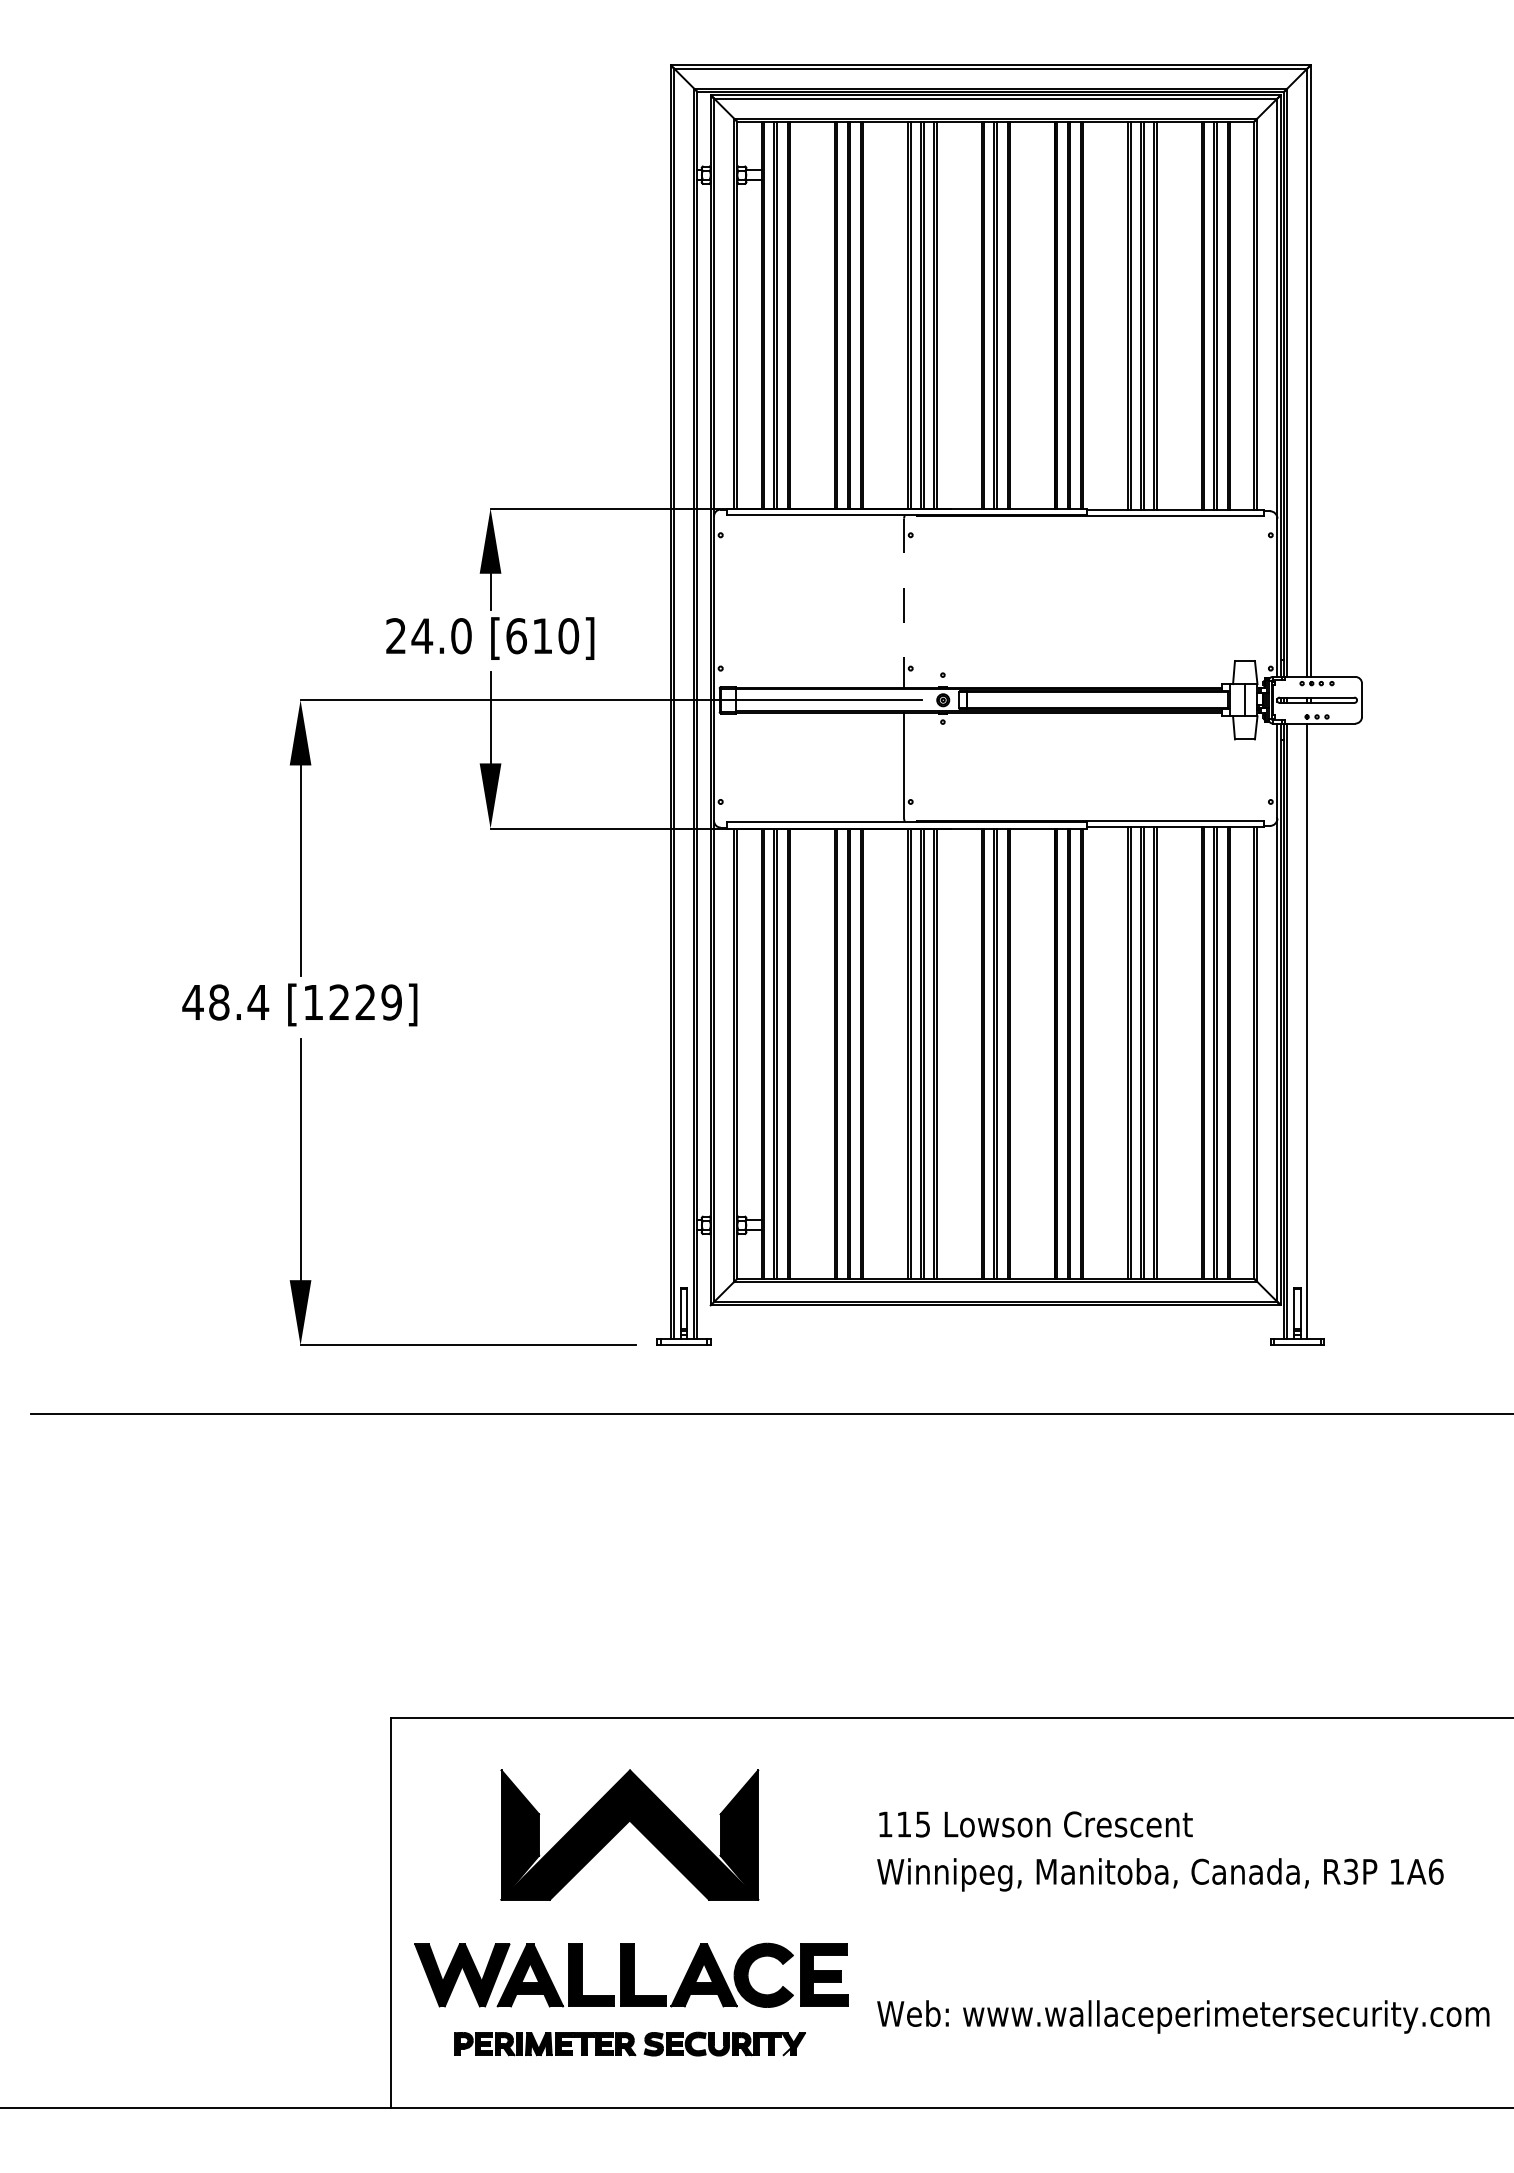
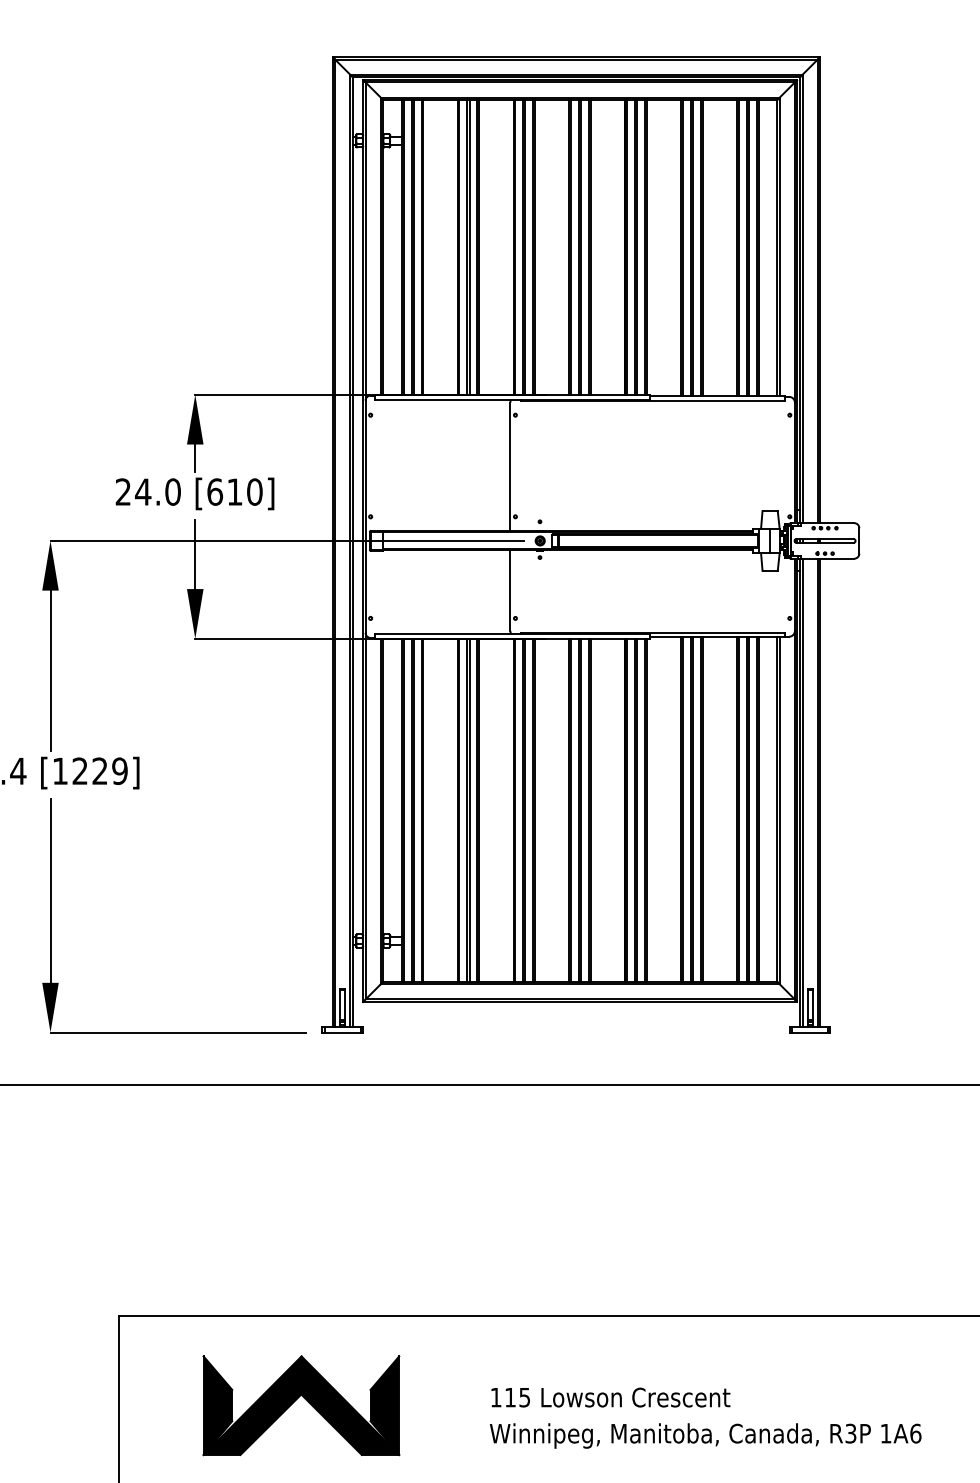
line: (904, 603) -> (510, 467), dashed -> solid
line: (1310, 1030) -> (820, 792), added

